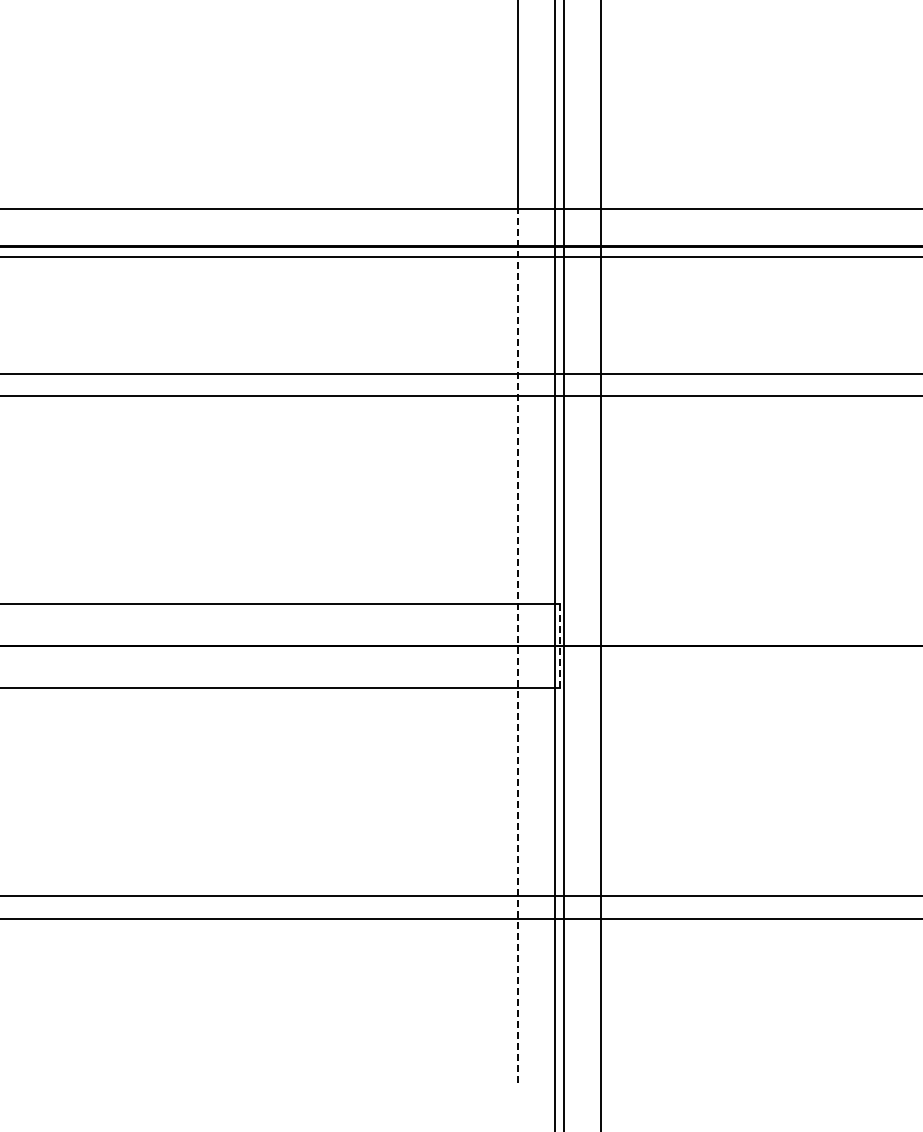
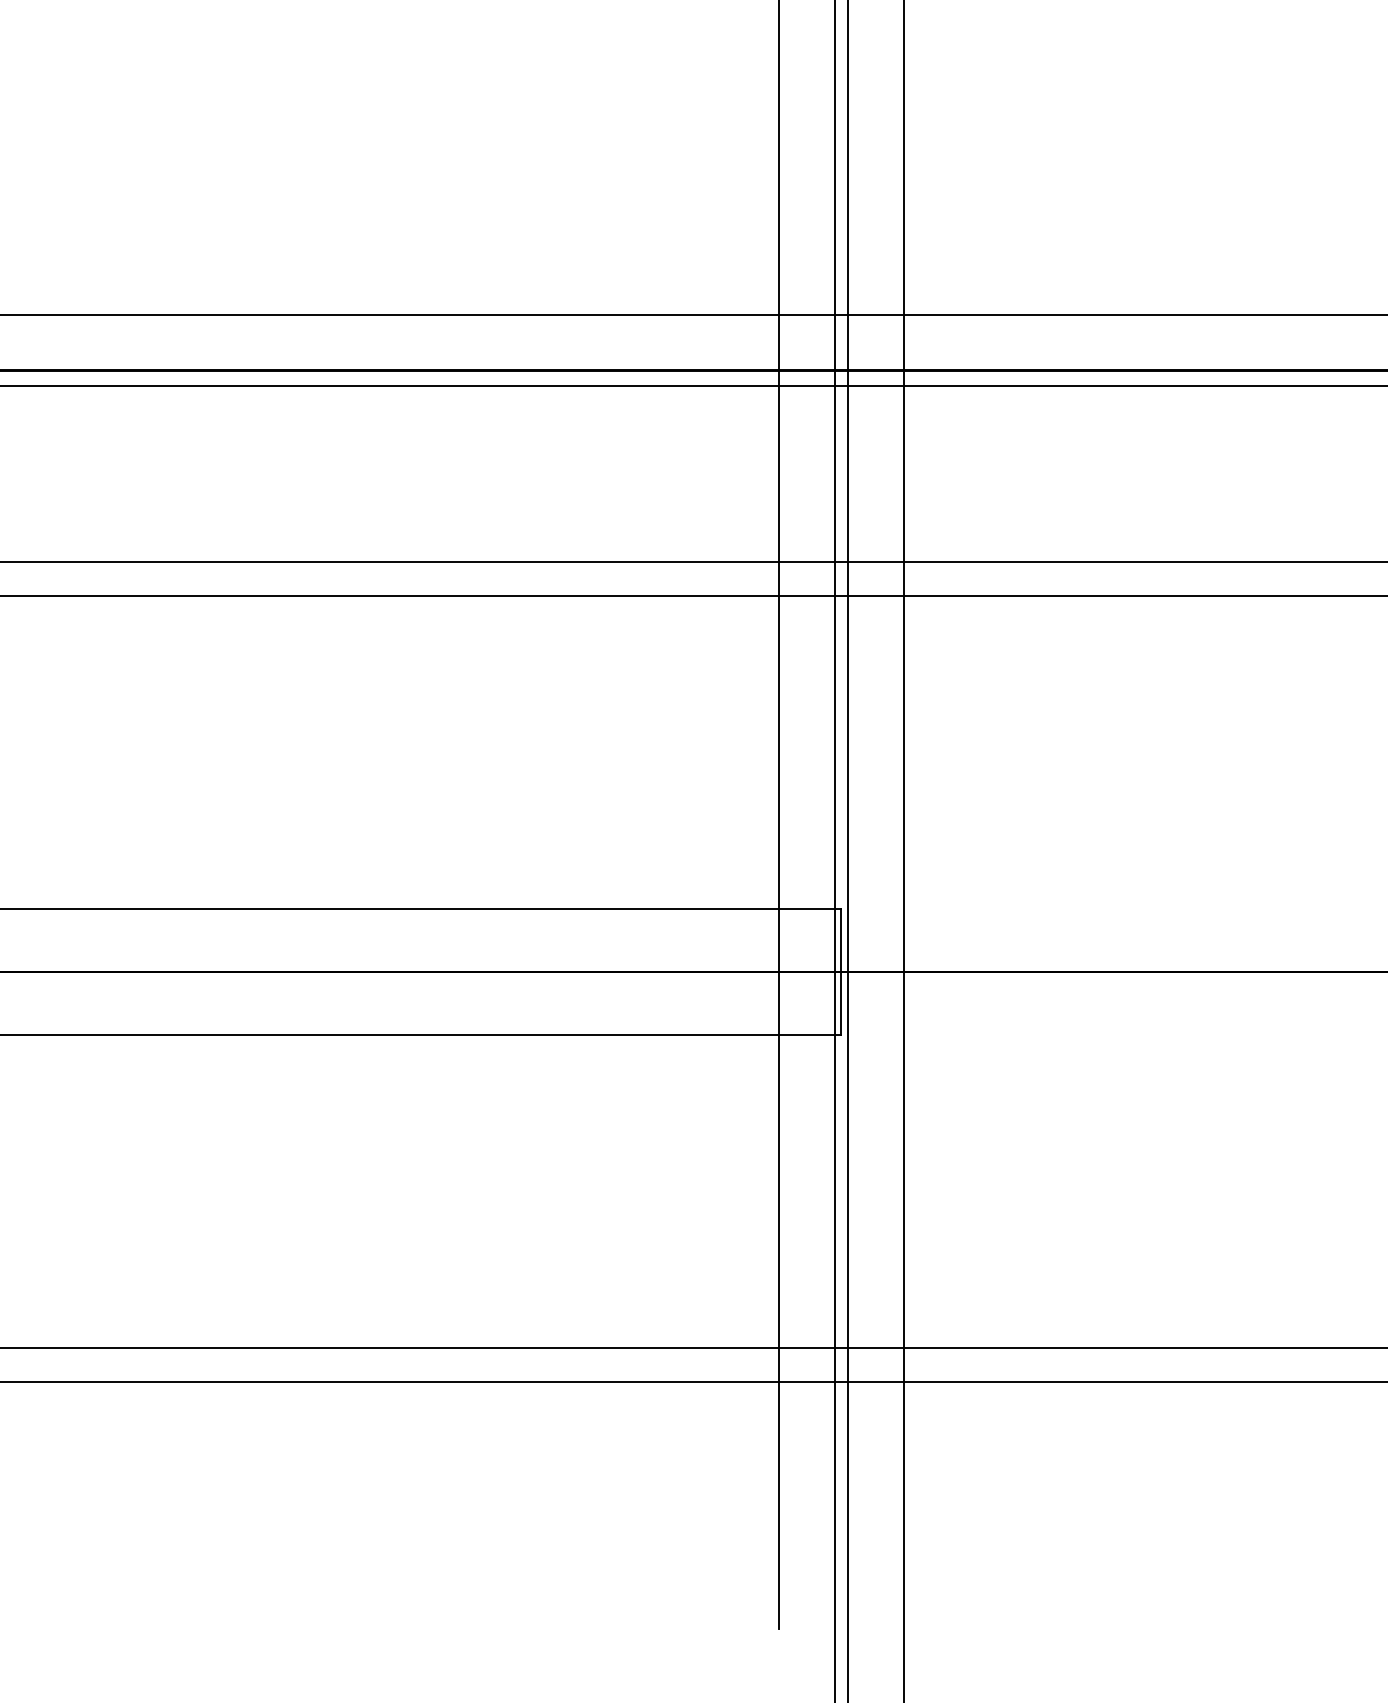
line: (517, 646) -> (778, 972), dashed -> solid
line: (559, 646) -> (841, 972), dashed -> solid

